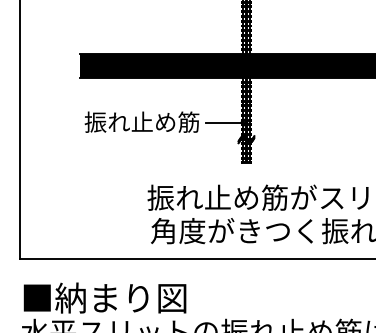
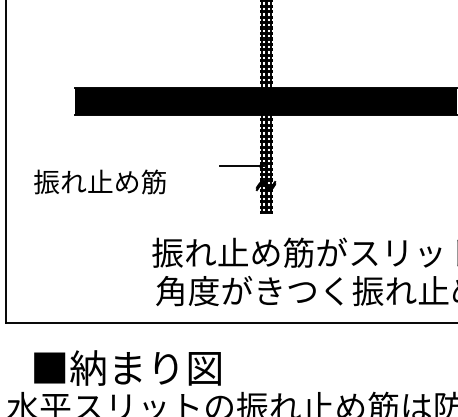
text: (141, 121) -> (99, 181), moved
text: (105, 297) -> (127, 367), moved

